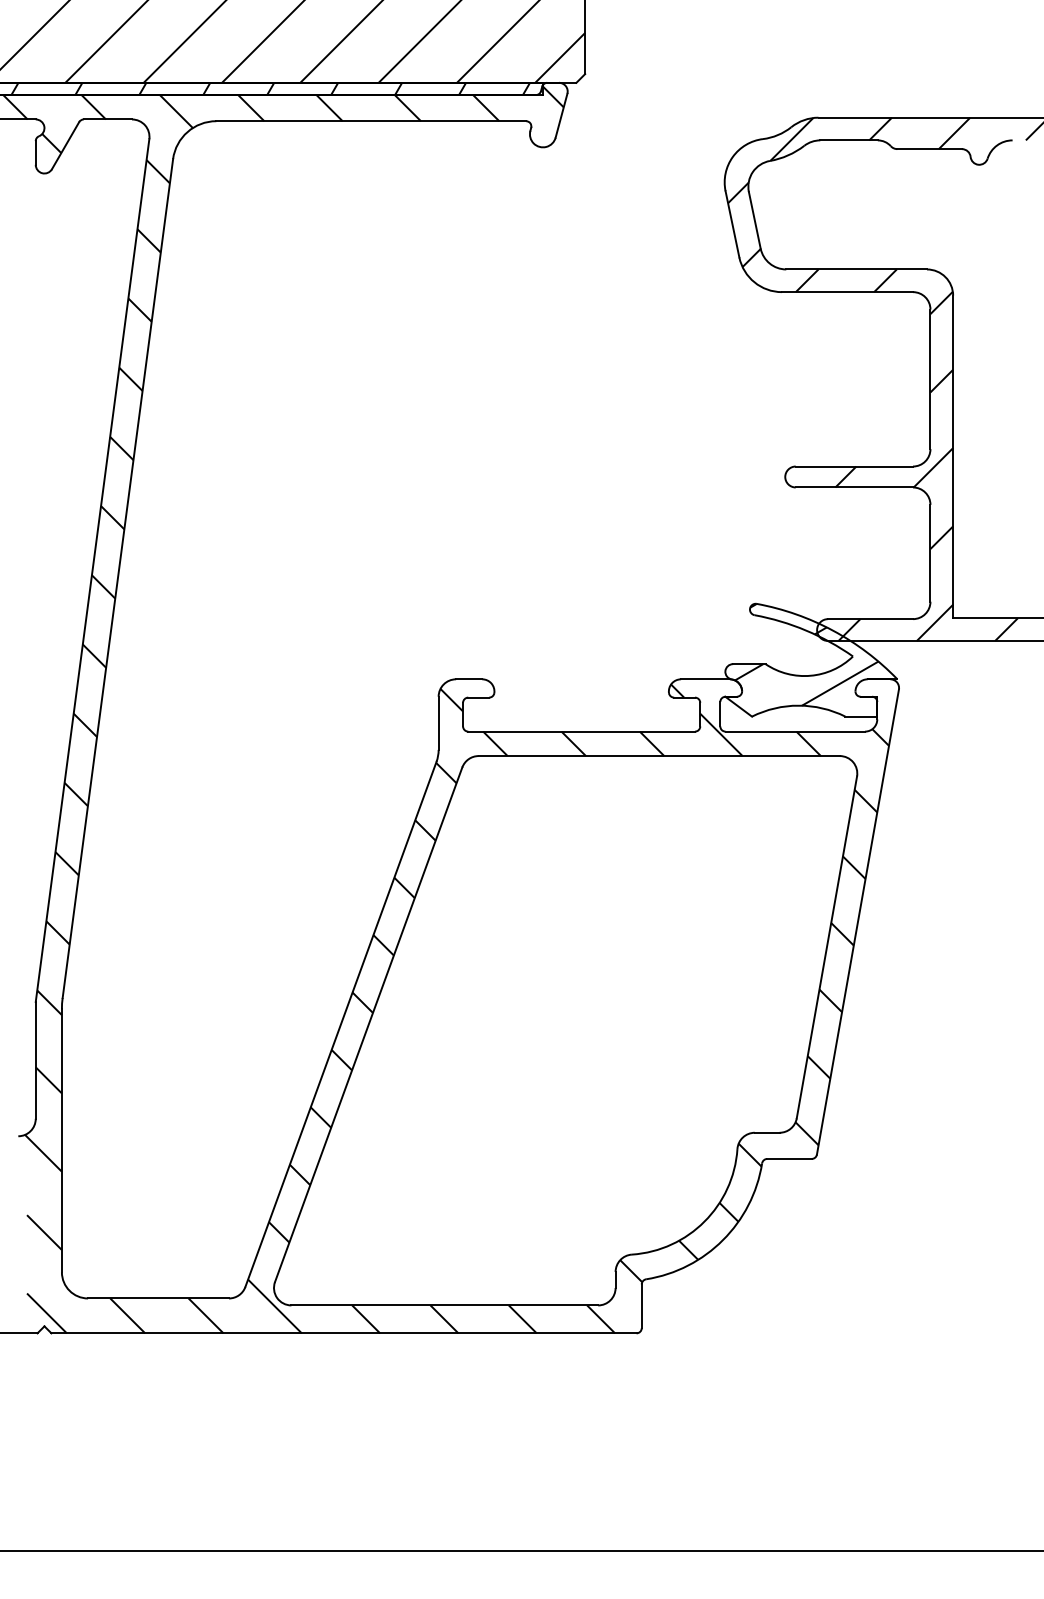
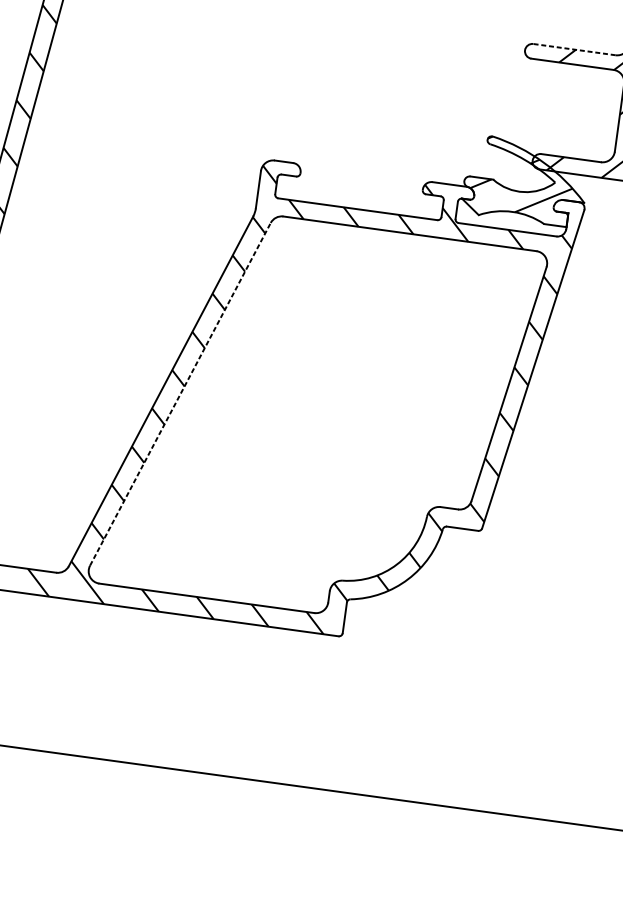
line: (854, 466) -> (574, 49), solid -> dashed
line: (368, 1024) -> (180, 394), solid -> dashed

